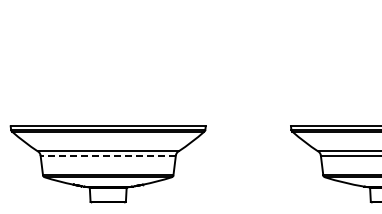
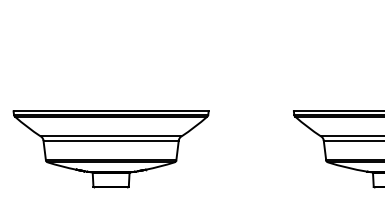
line: (108, 155) -> (111, 140), dashed -> solid

